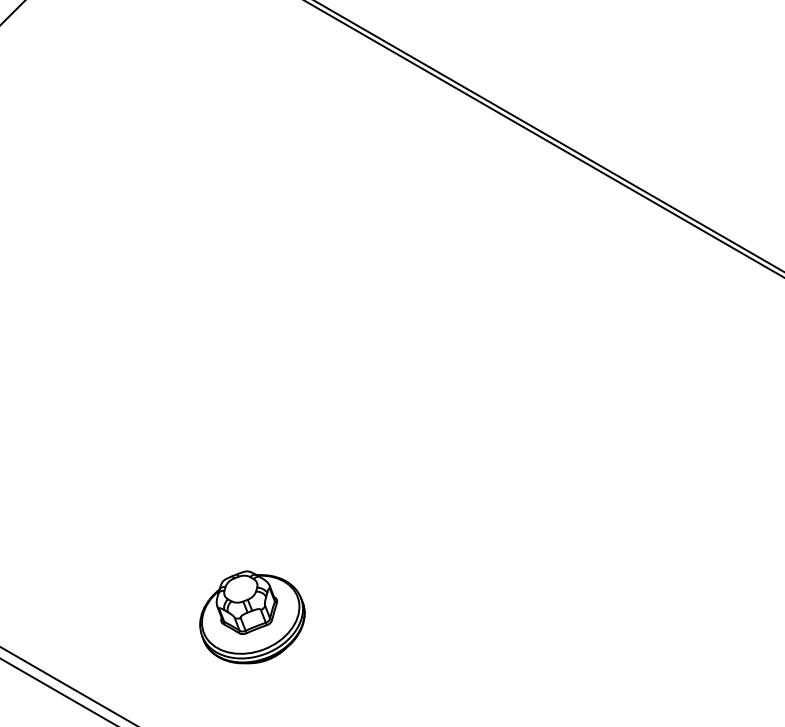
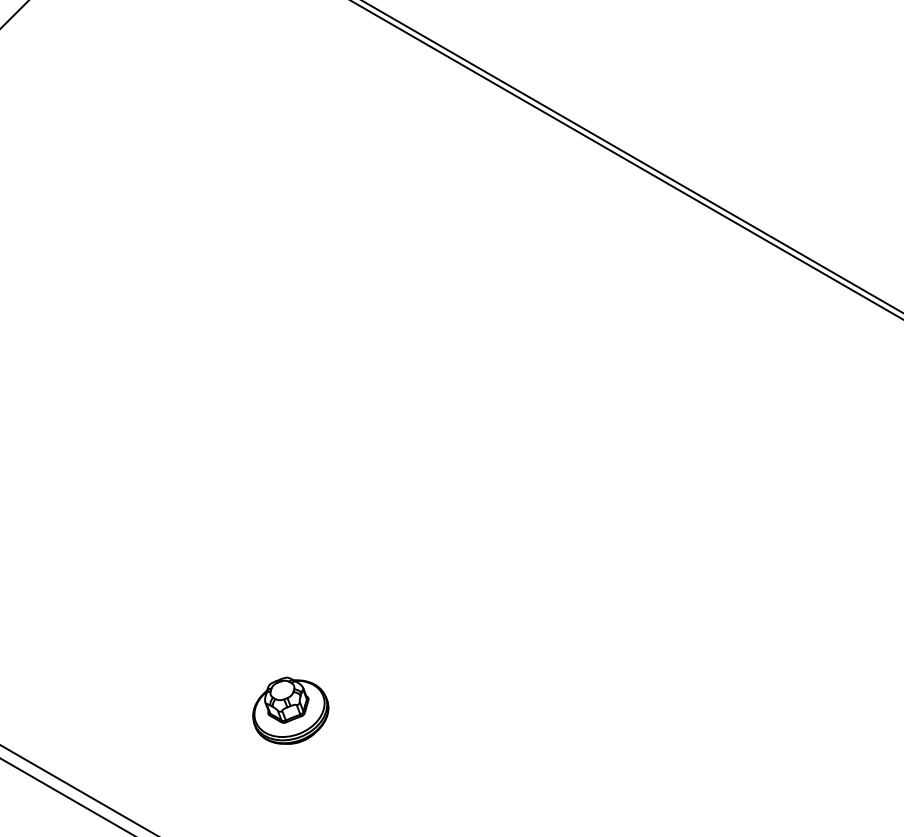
part: (252, 616) -> (290, 710), size x0.62

